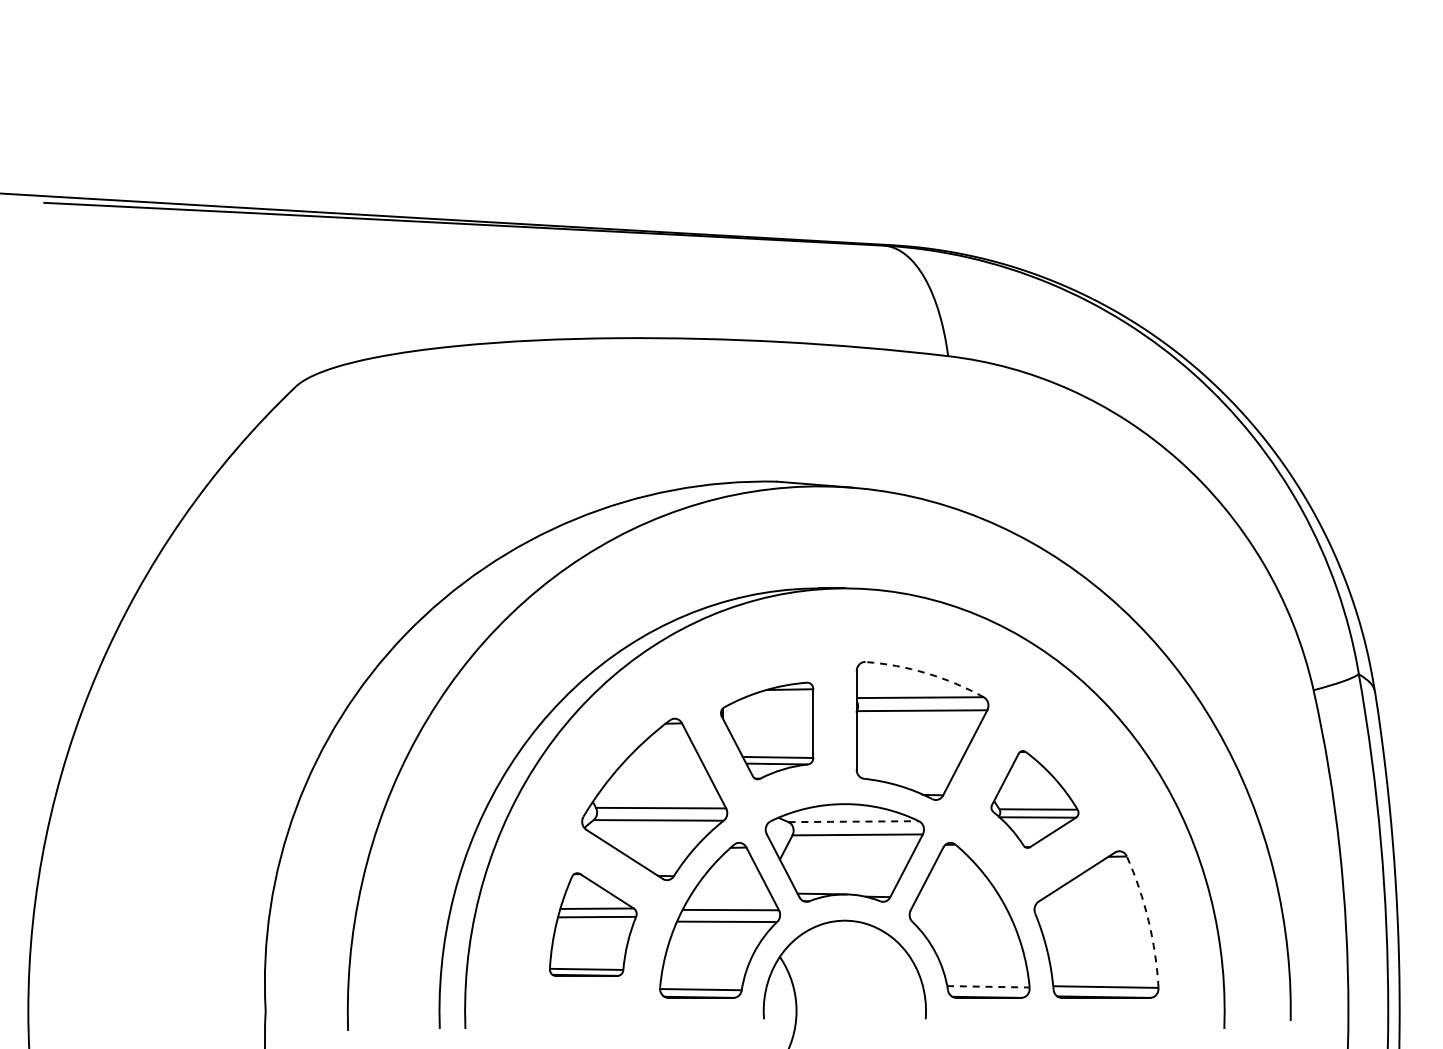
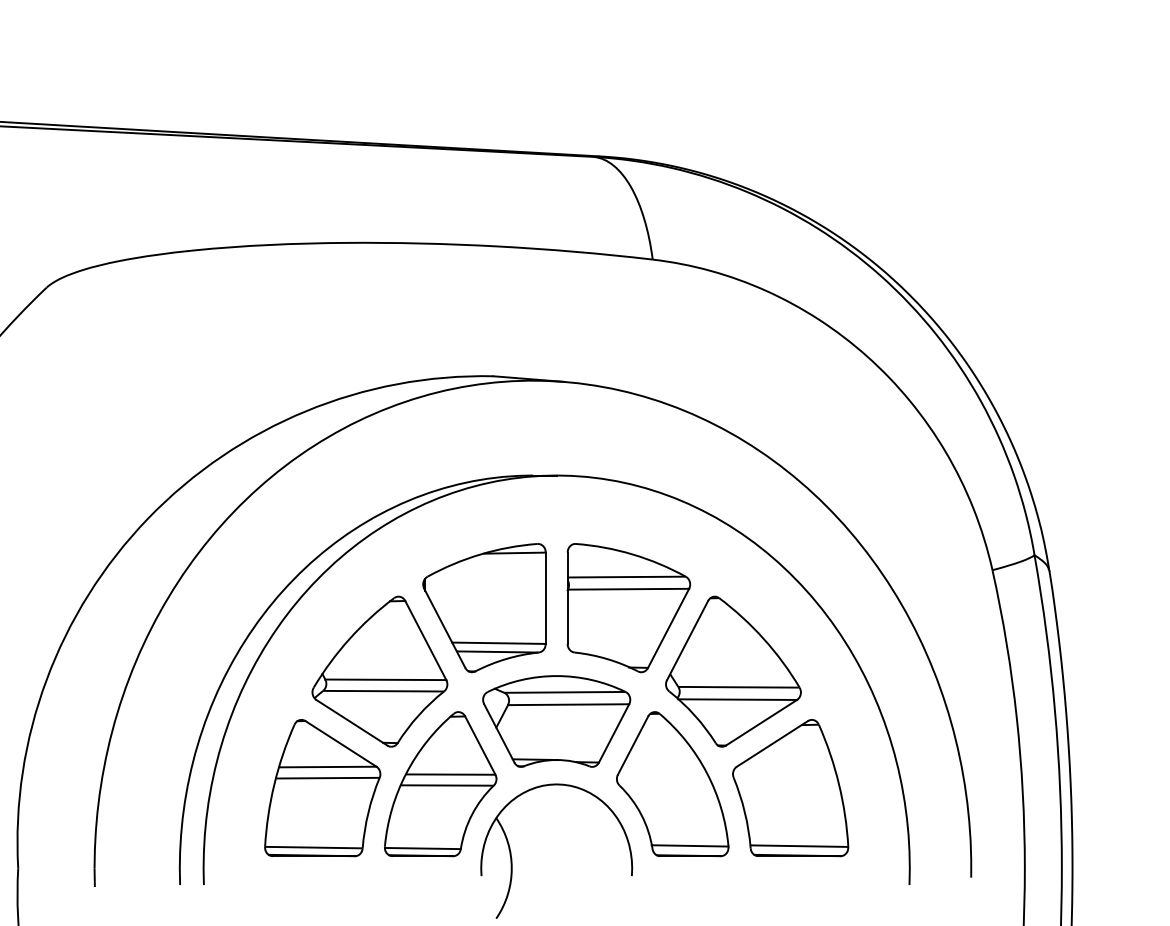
arc: (926, 673) -> (632, 554), dashed -> solid
part: (766, 730) -> (483, 607), size x1.43
part: (1034, 799) -> (732, 671), size x1.67
line: (852, 821) -> (563, 692), dashed -> solid
arc: (1148, 920) -> (838, 784), dashed -> solid
part: (593, 924) -> (323, 787), size x1.43
line: (988, 986) -> (690, 845), dashed -> solid

